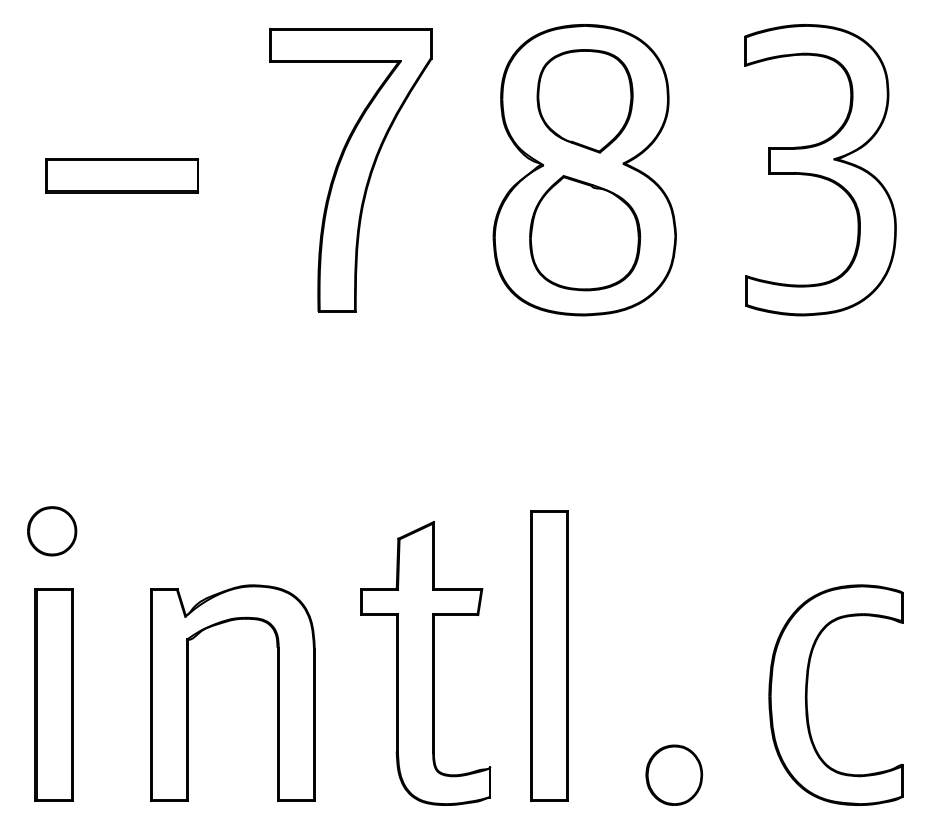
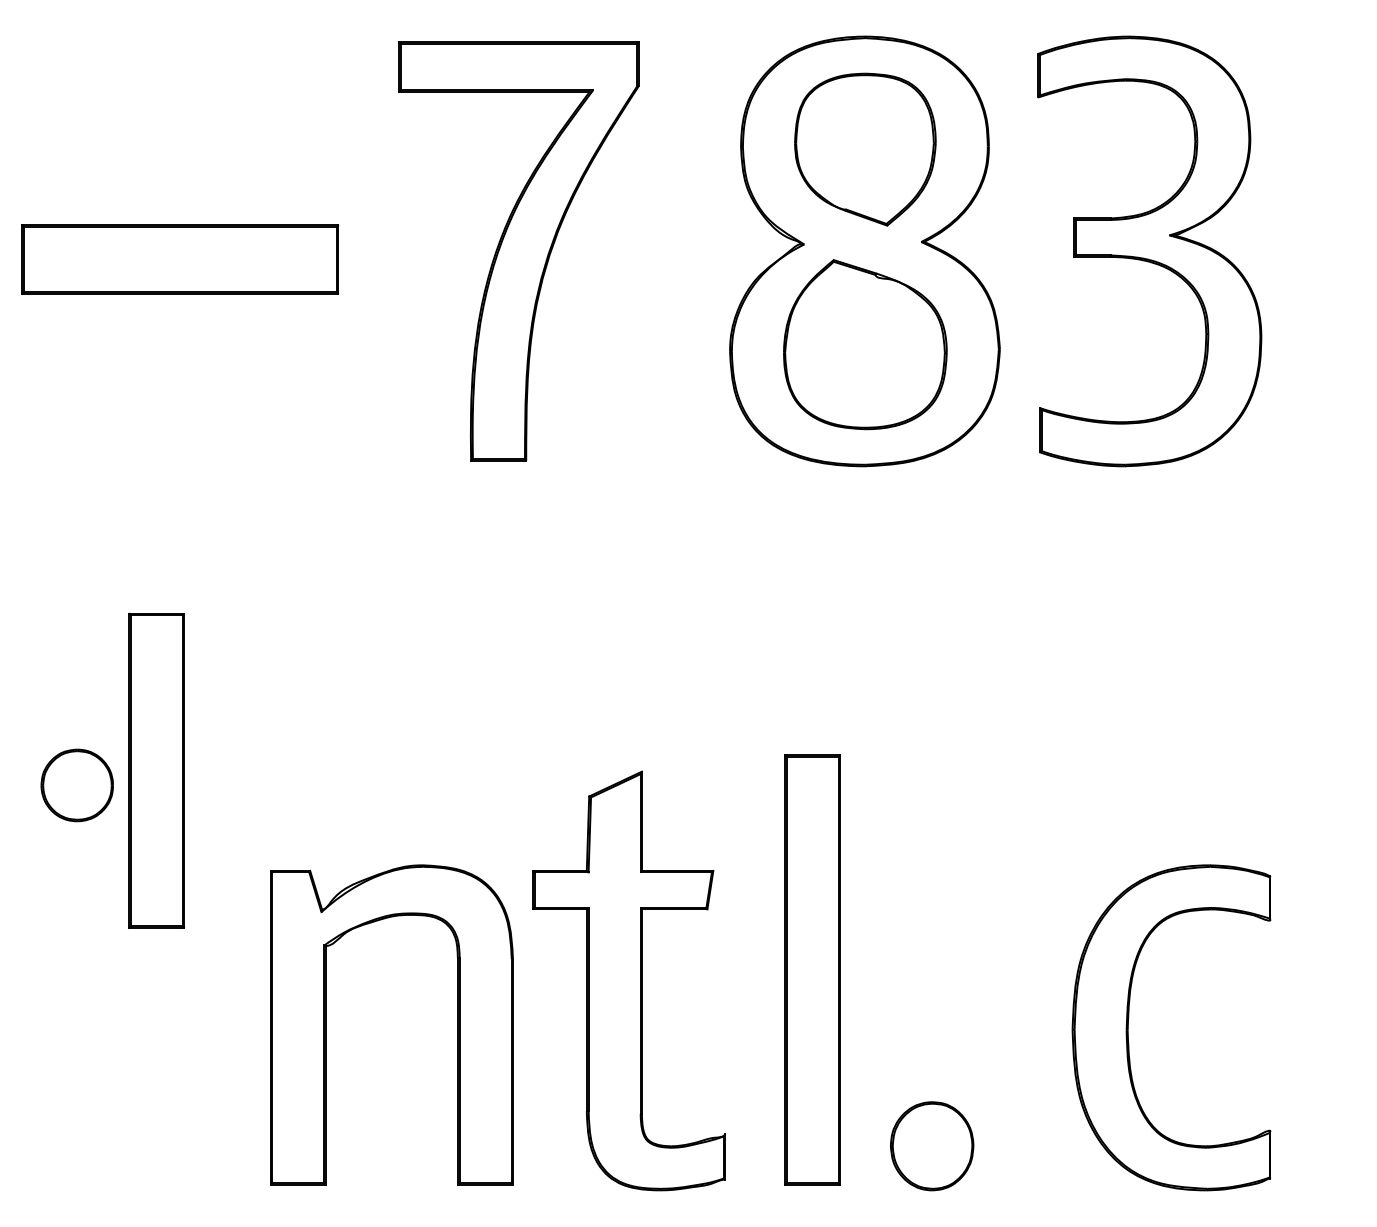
part: (820, 170) -> (1149, 251), moved
part: (122, 175) -> (181, 259), size x1.4
part: (188, 692) -> (326, 1023), moved
part: (53, 694) -> (156, 769), moved
part: (807, 694) -> (1129, 1026), moved
part: (674, 774) -> (932, 1145), moved

